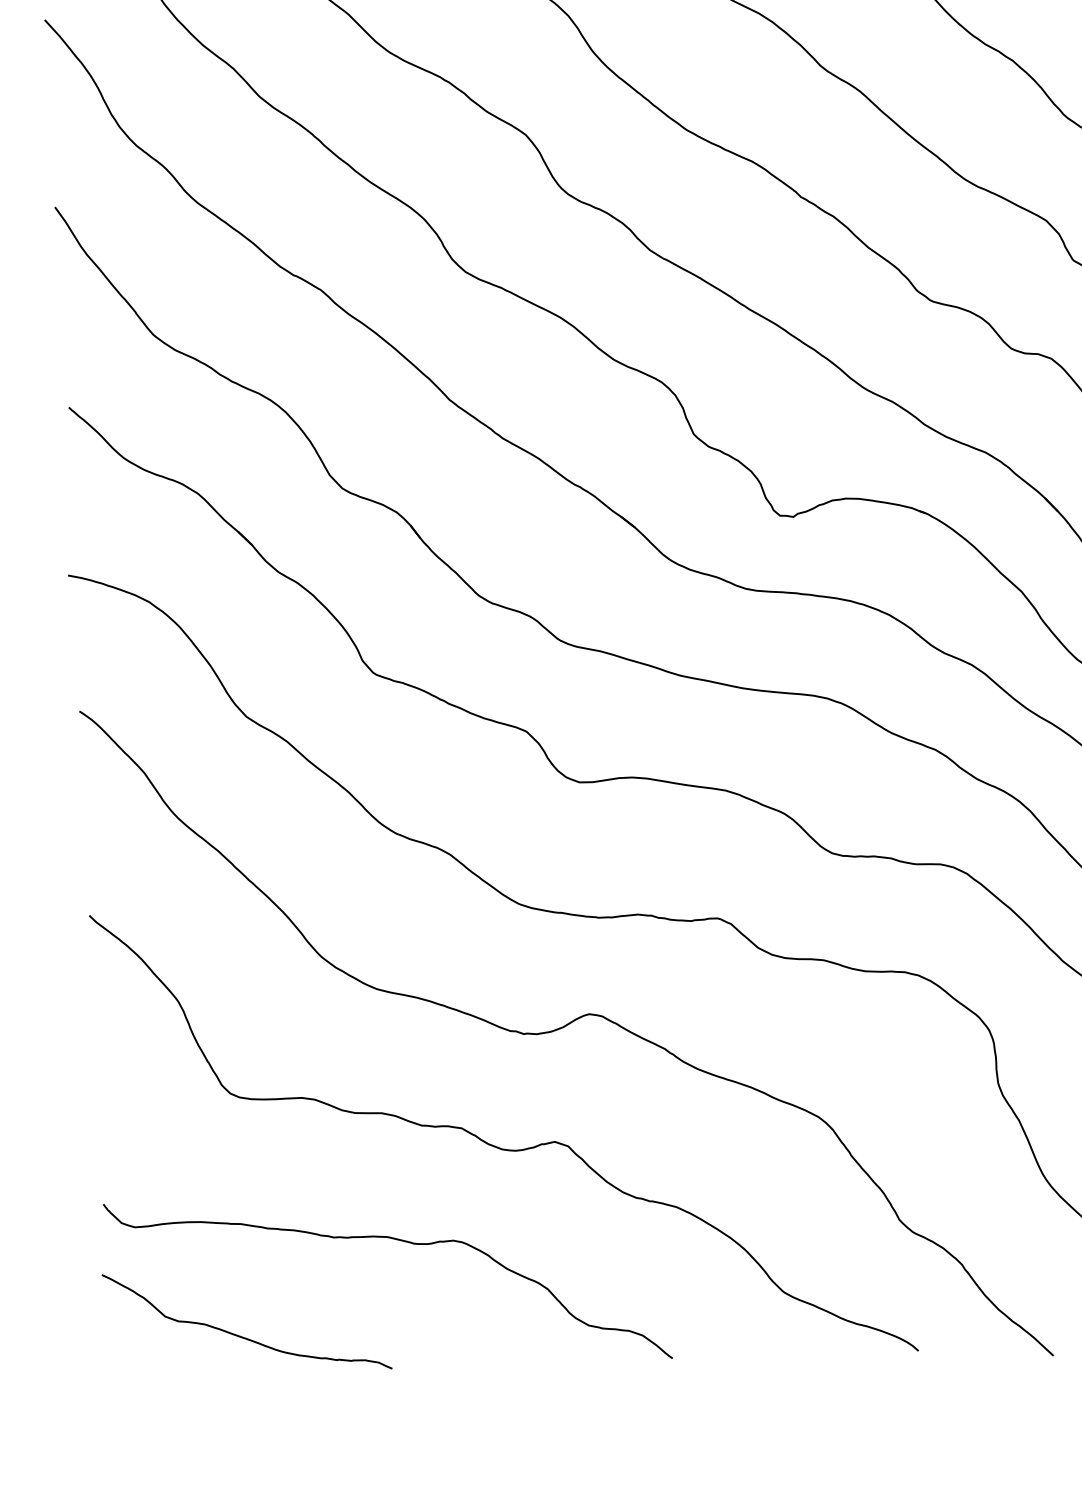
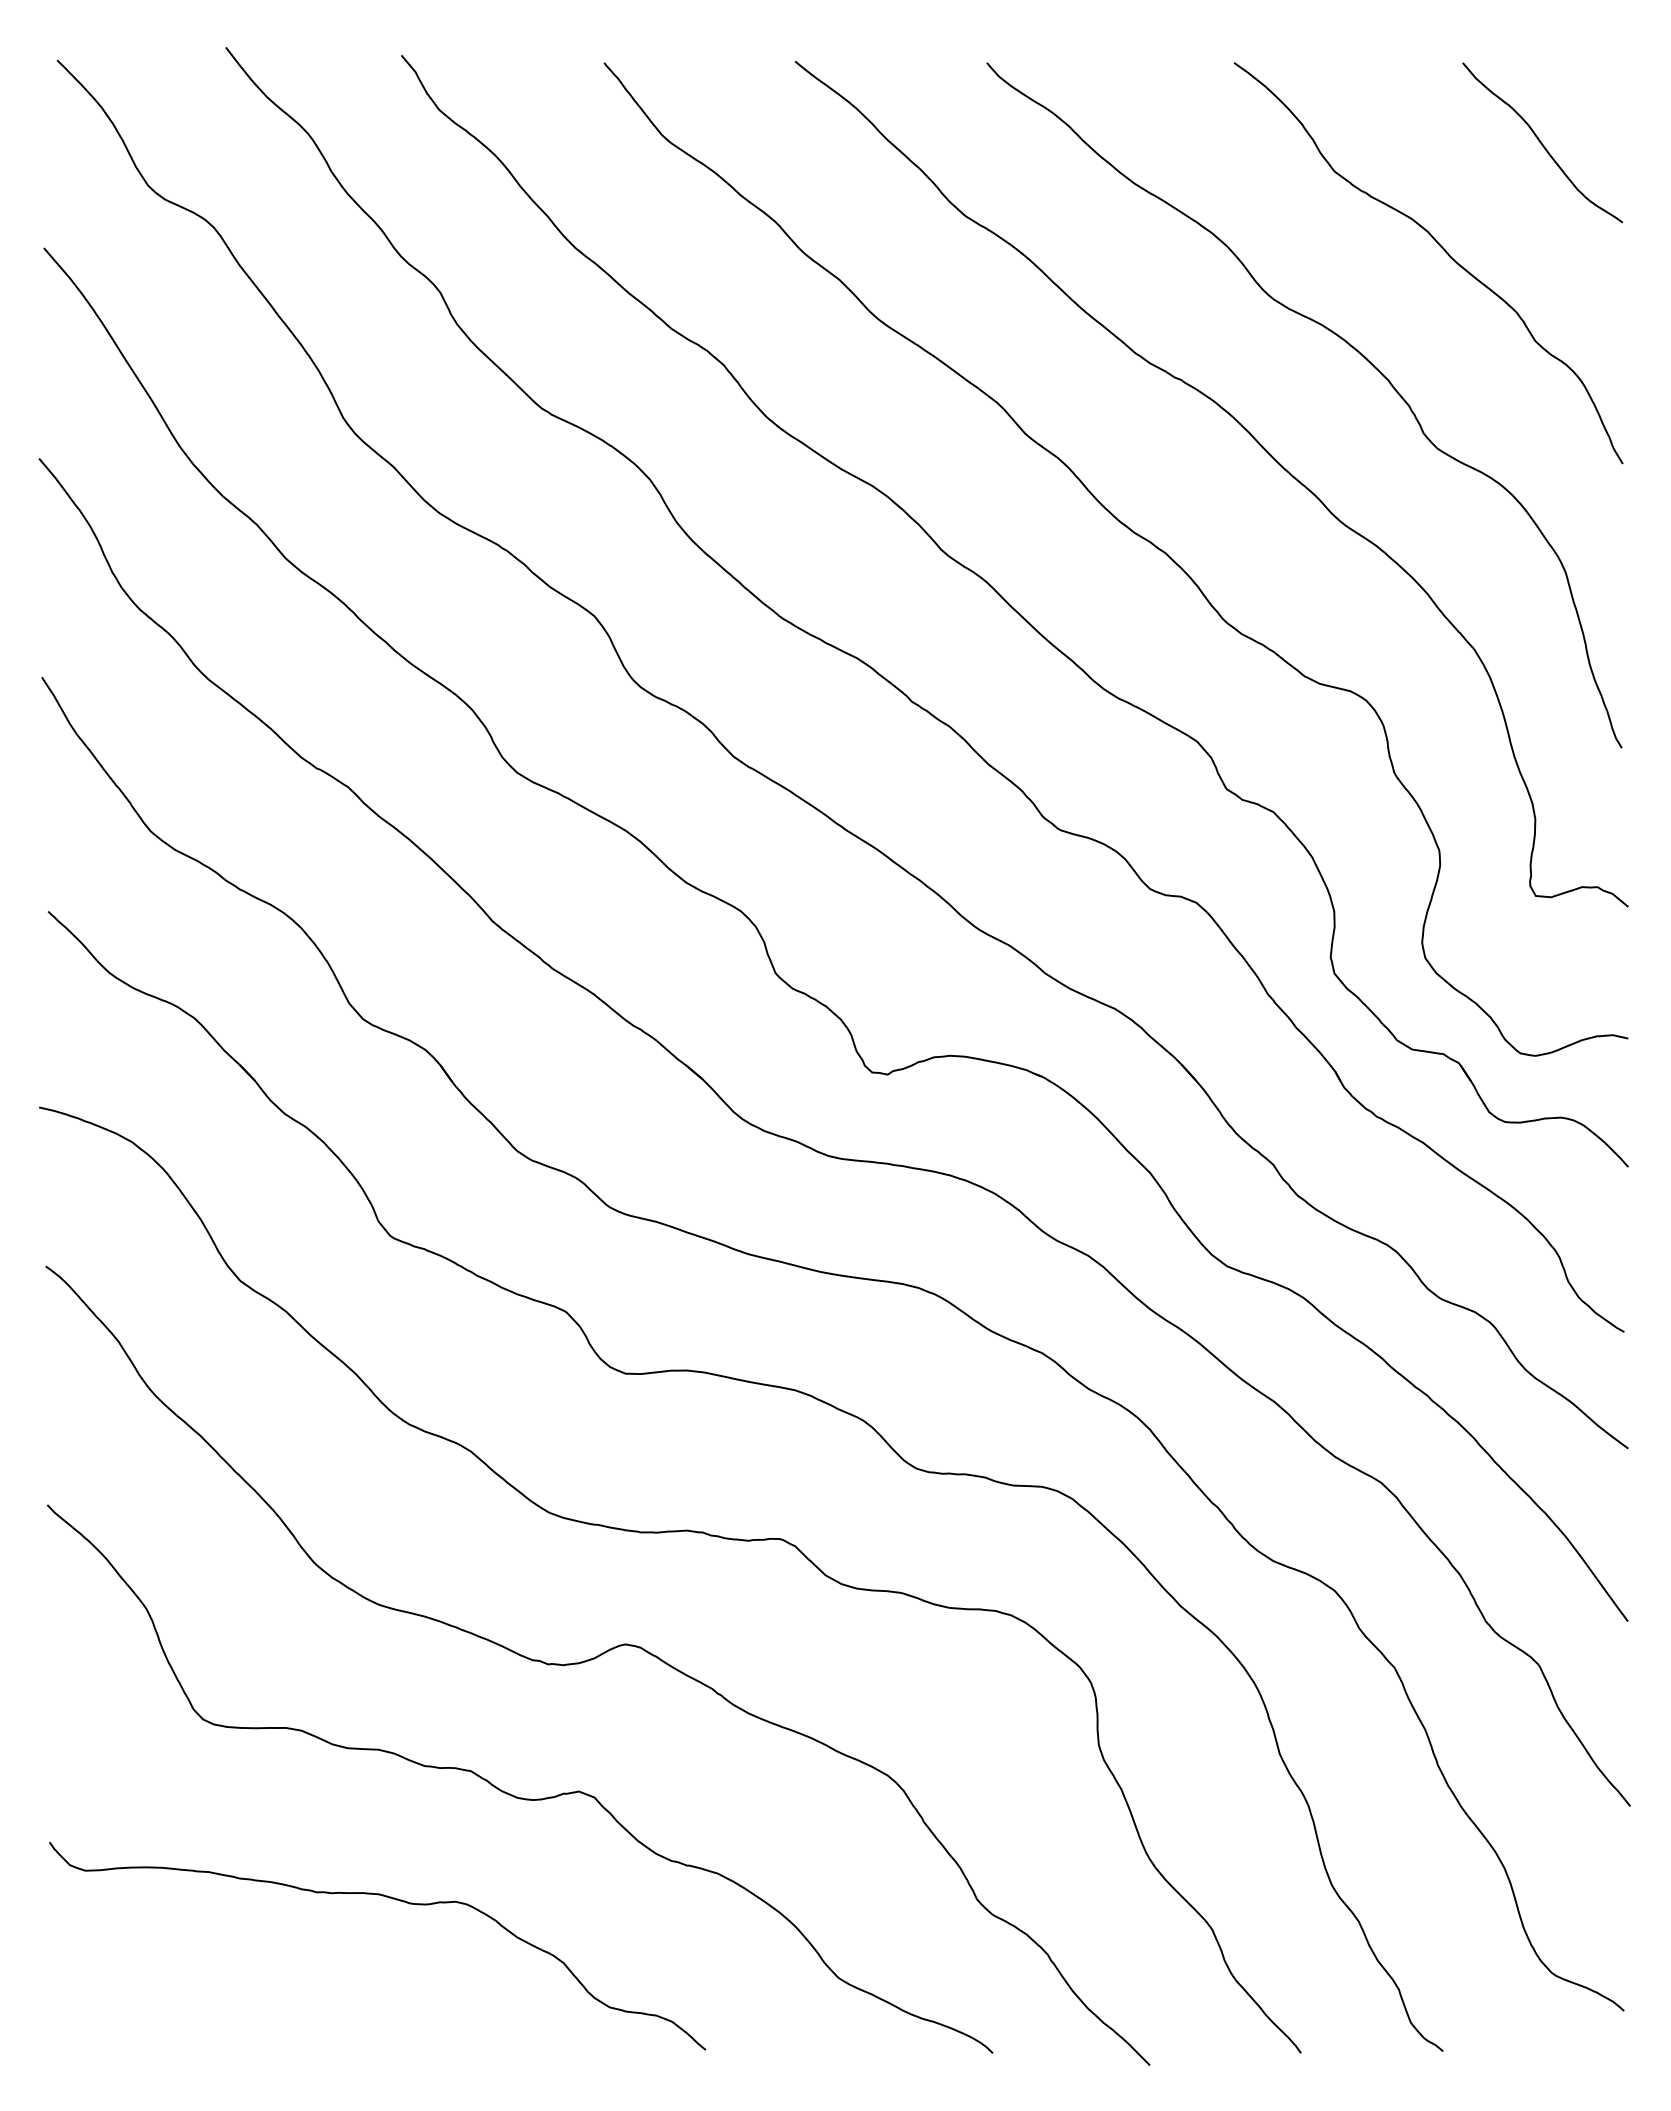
curve: (240, 1335) -> (203, 2002), removed

